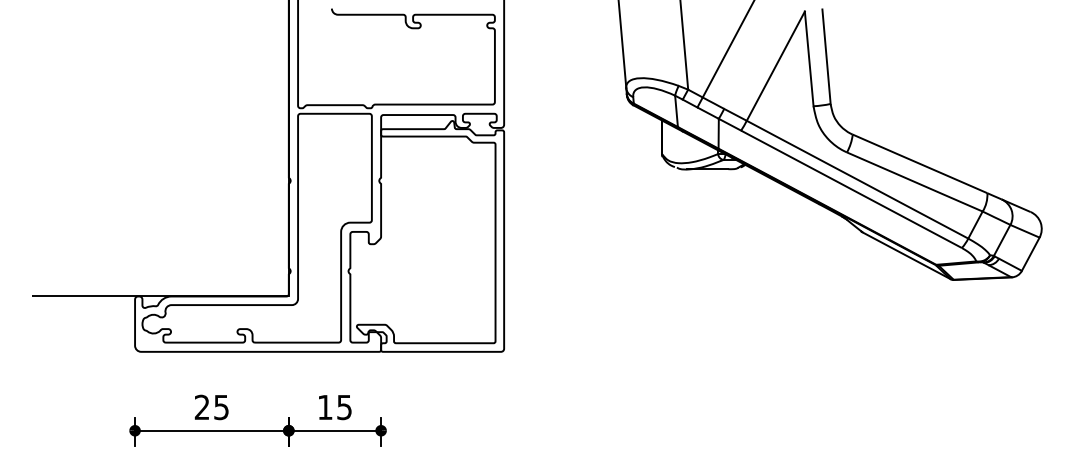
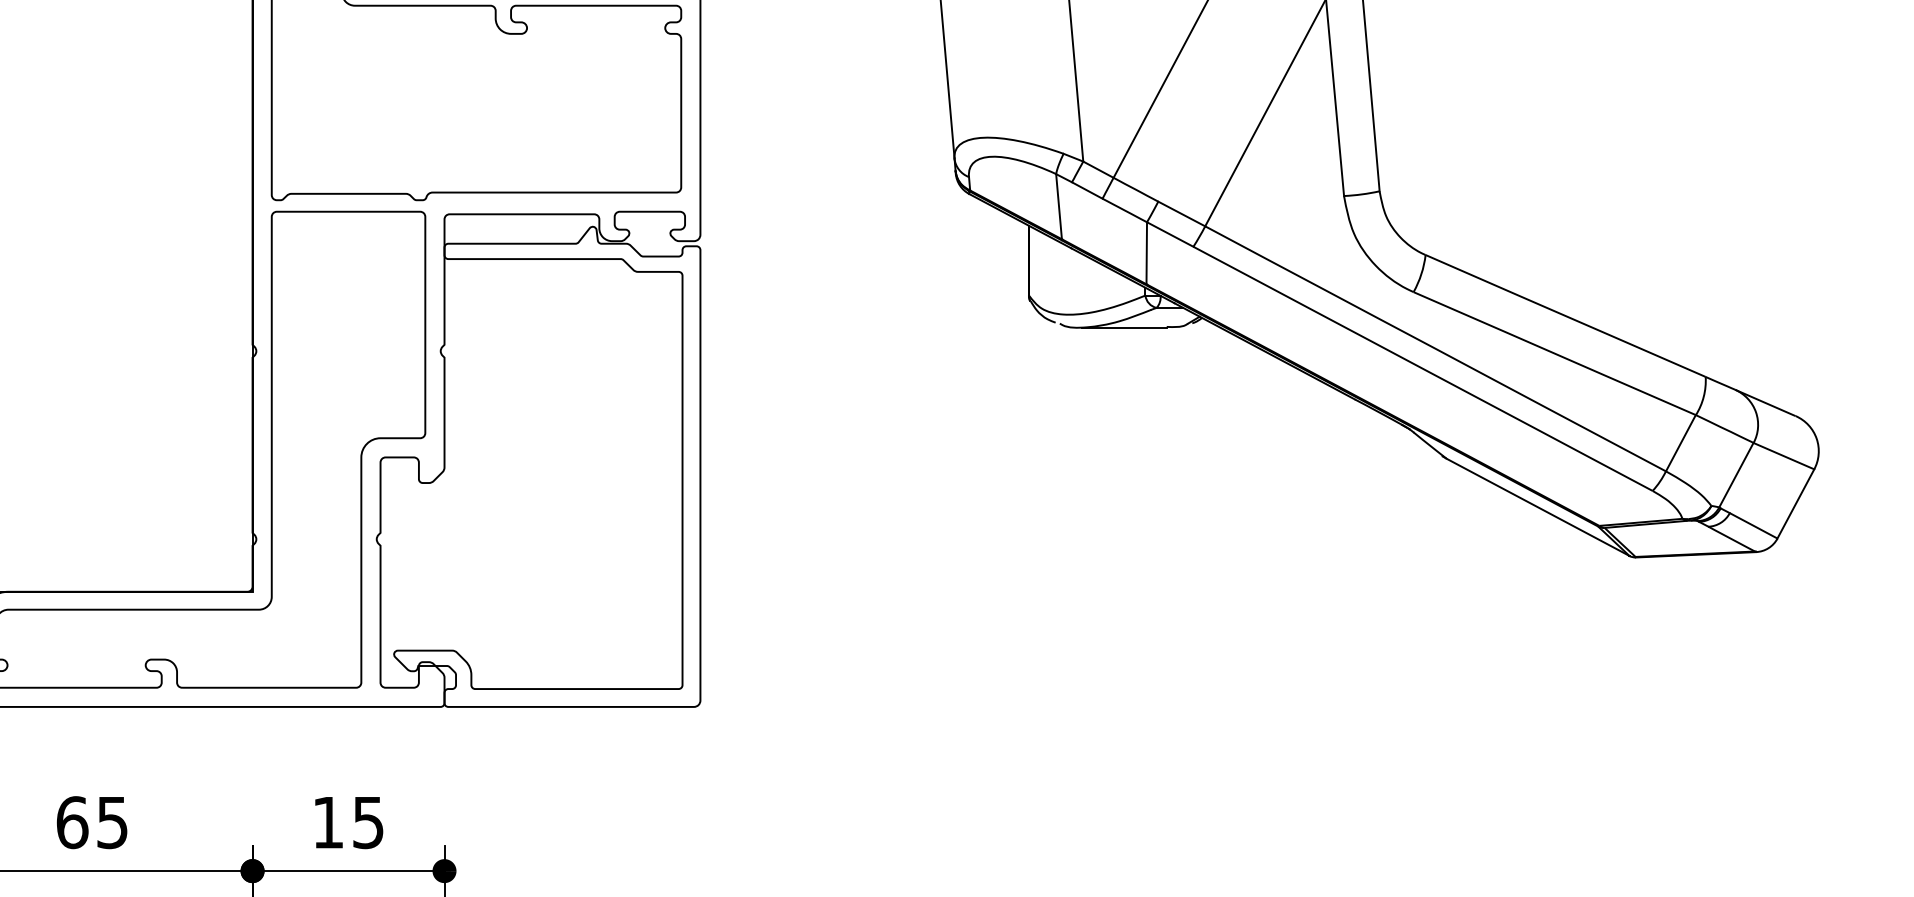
text: (201, 407) -> (70, 822), 25 -> 65

